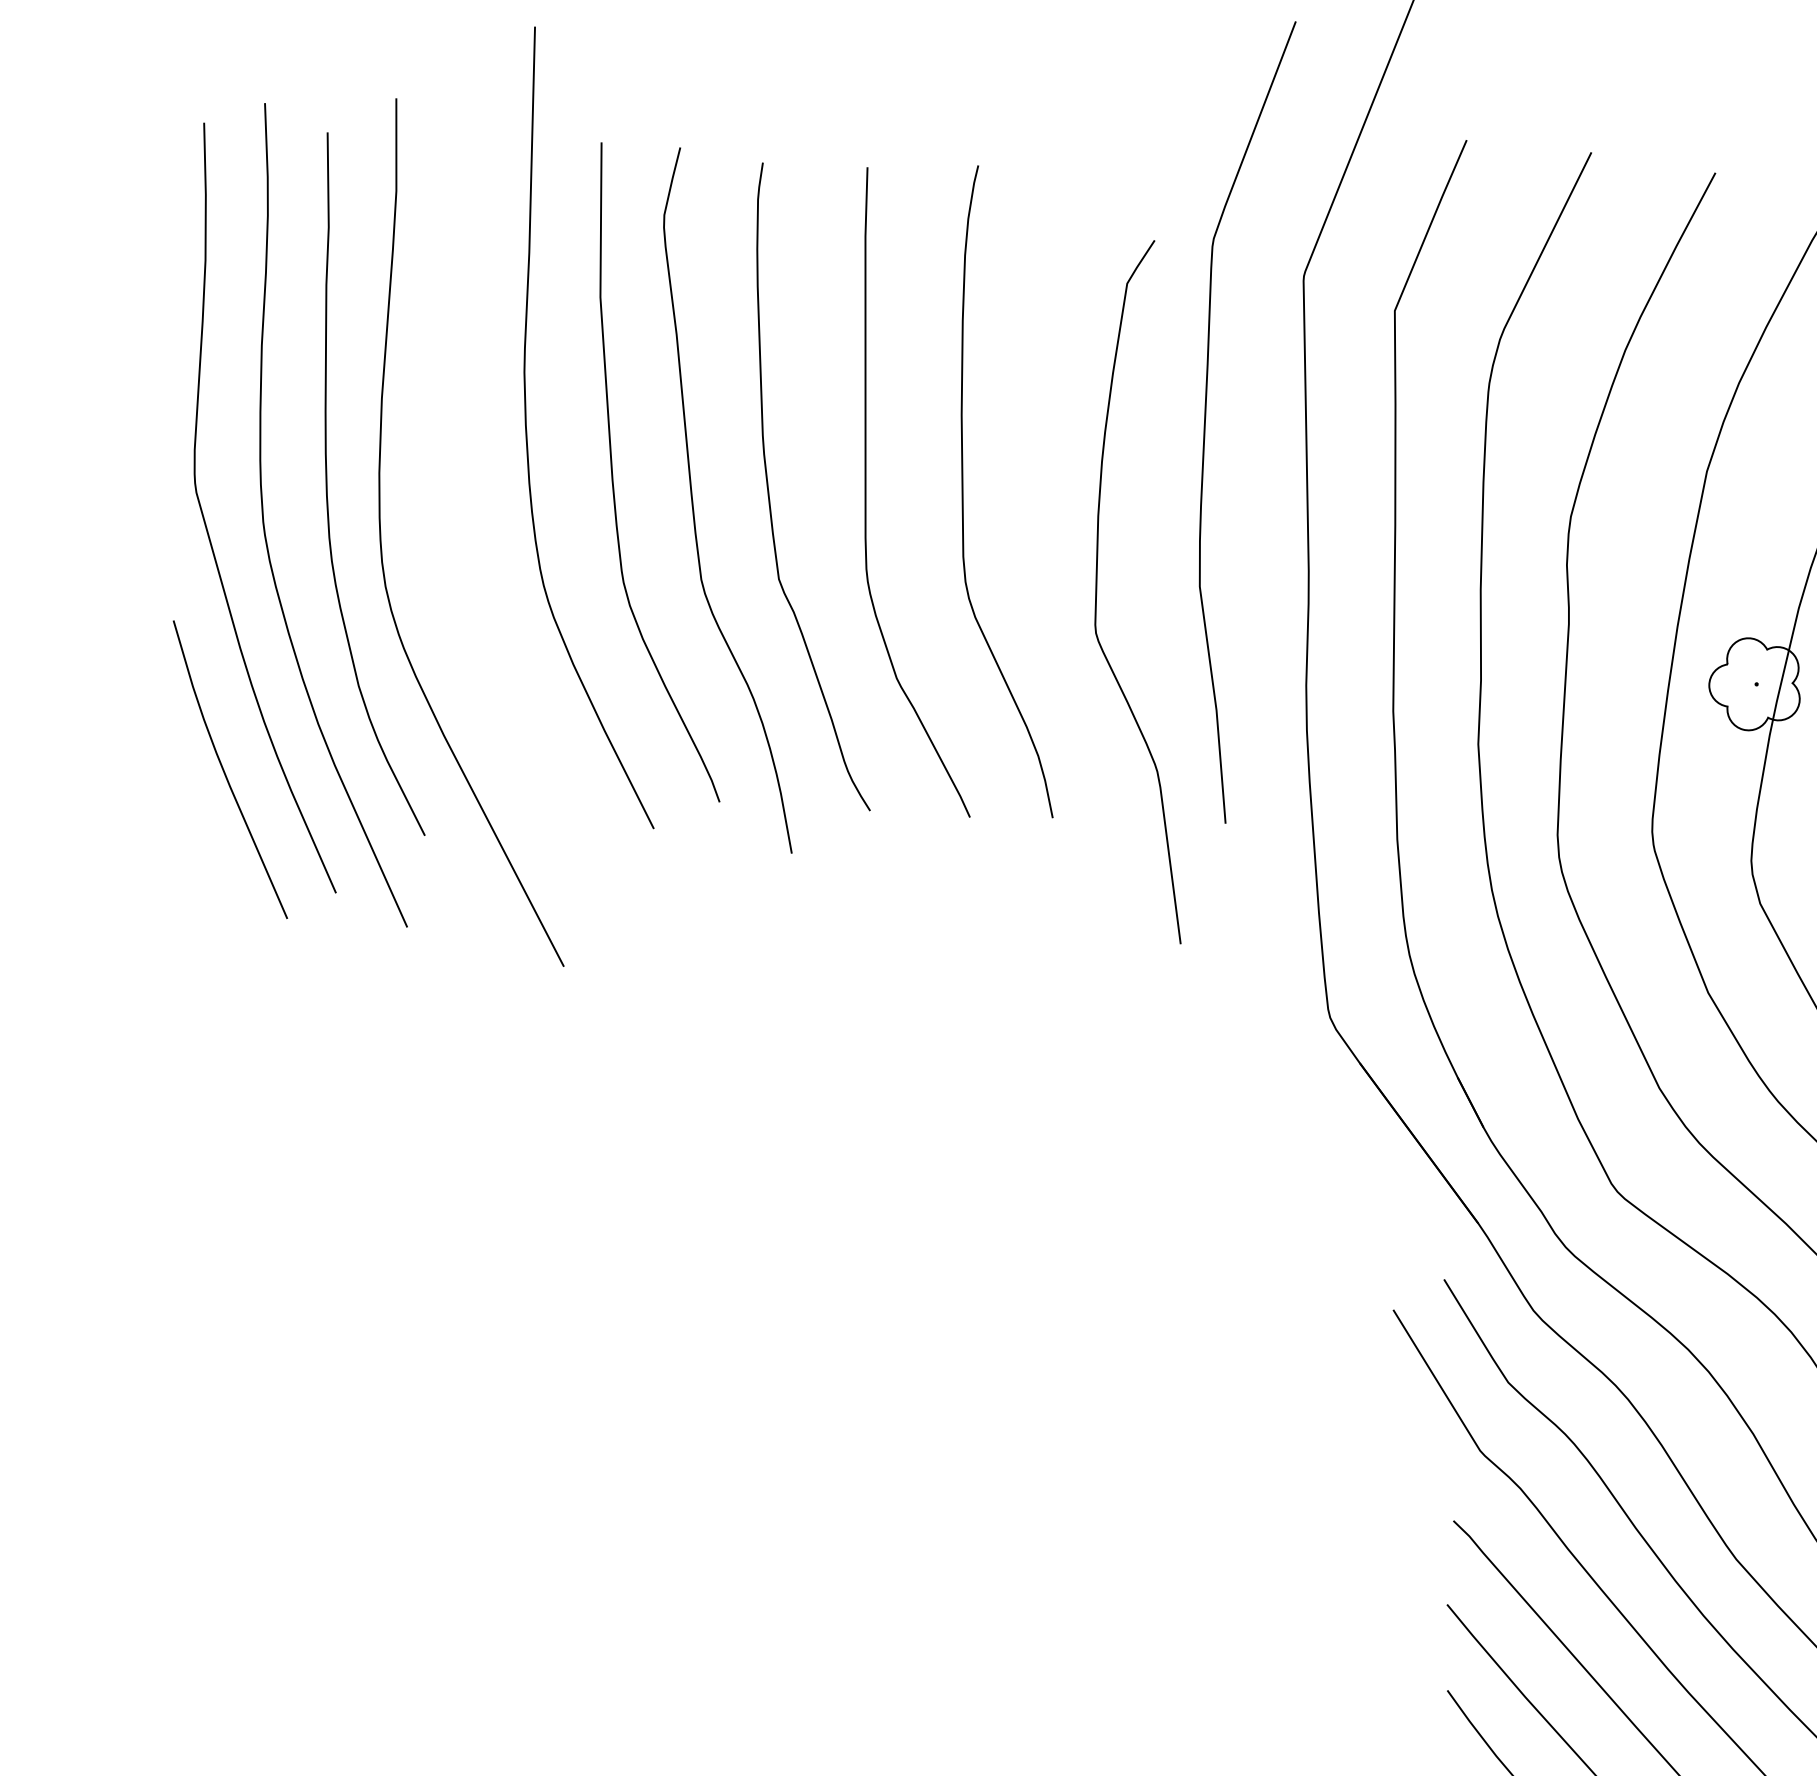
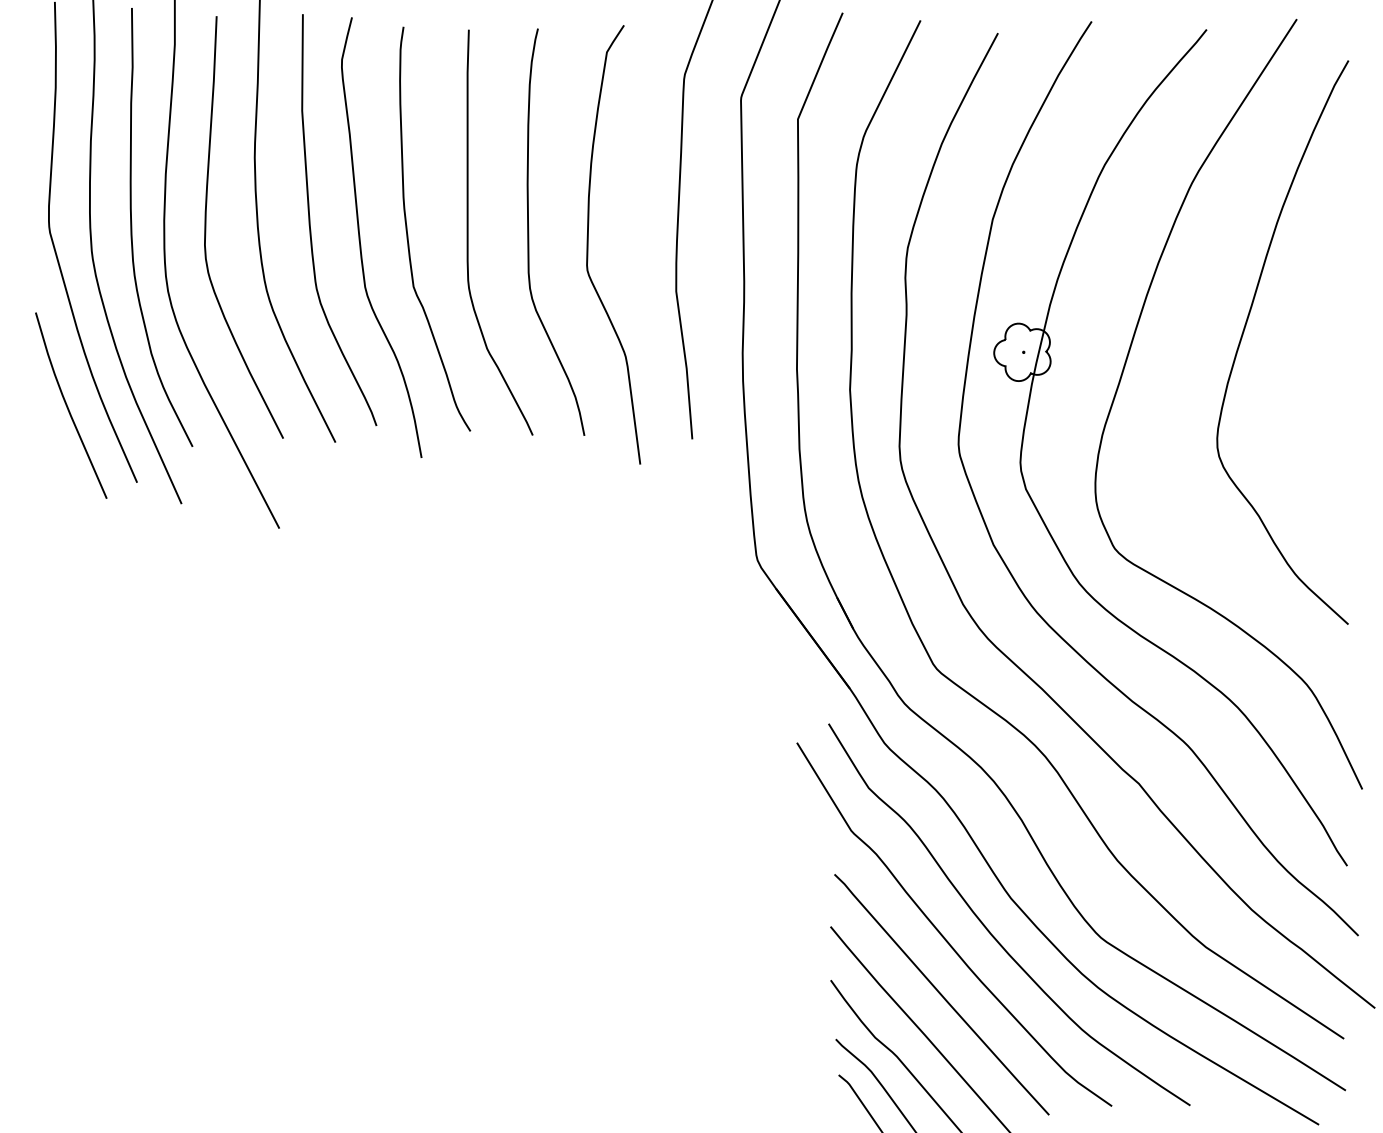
curve: (447, 484) -> (206, 227), added
curve: (1097, 591) -> (588, 244), moved

